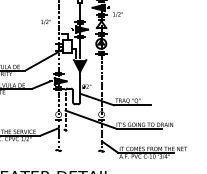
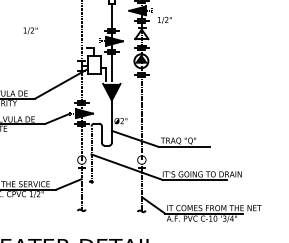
text: (45, 21) -> (29, 29), moved

